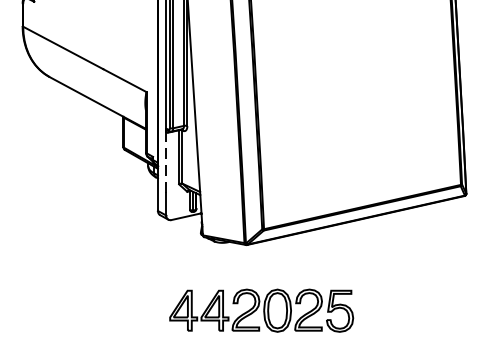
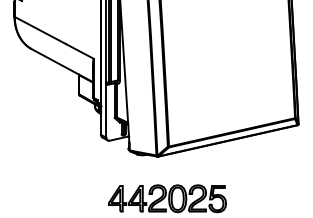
line: (166, 161) -> (106, 103), dashed -> solid

